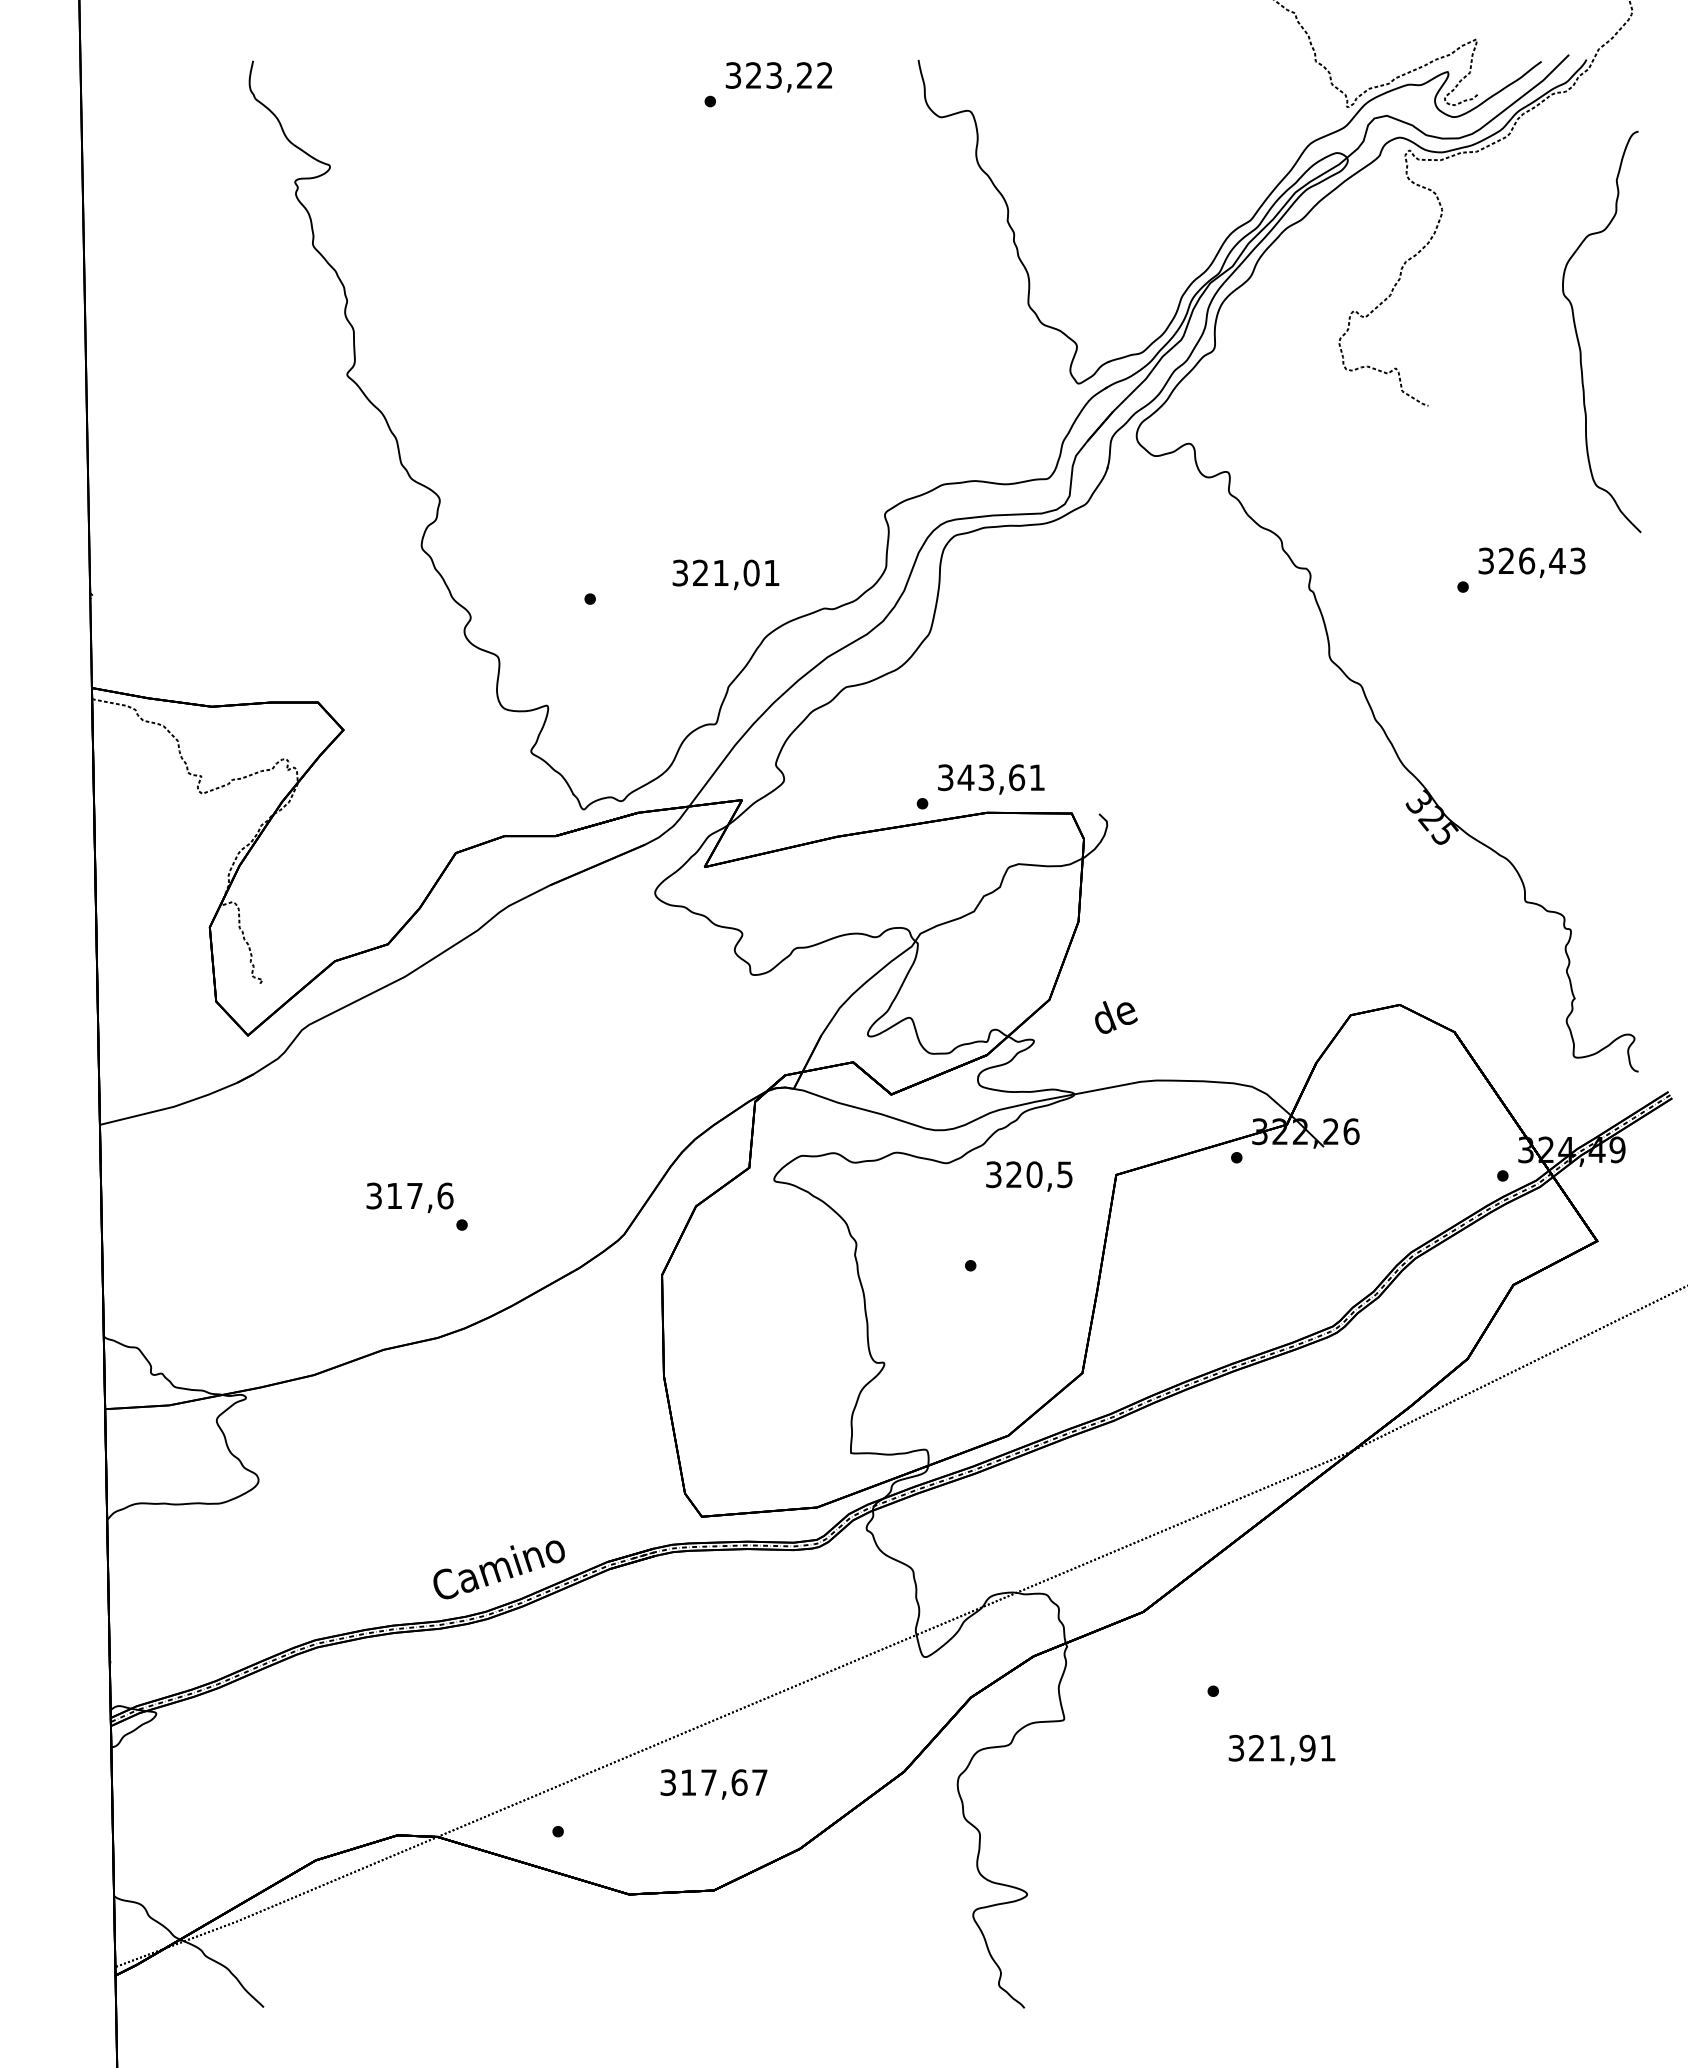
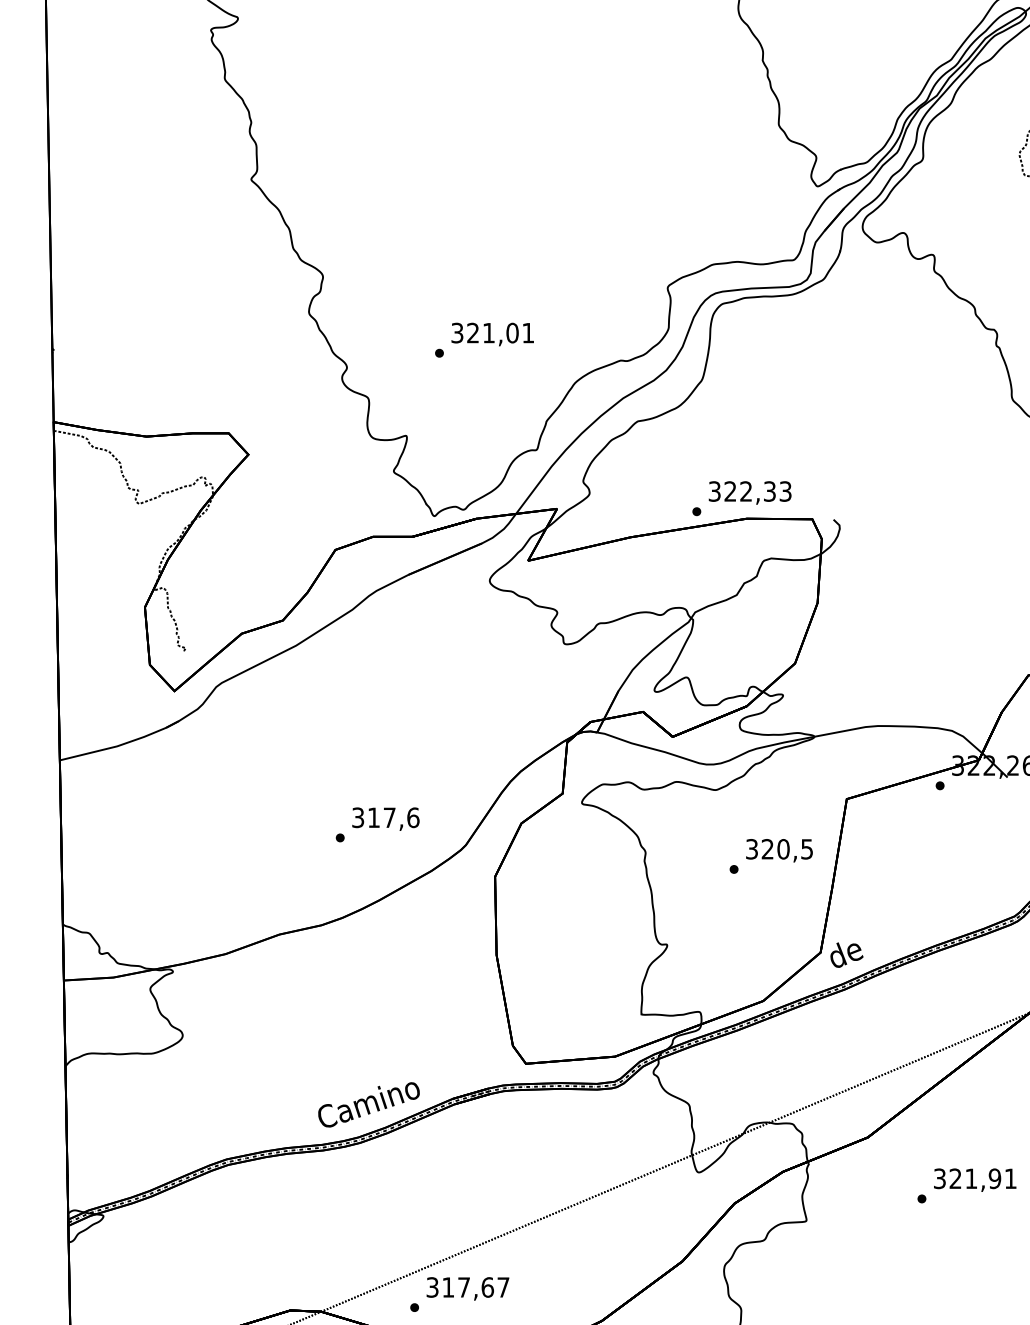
text: (725, 574) -> (492, 334), moved
text: (1000, 777) -> (757, 491), 343,61 -> 322,33
text: (1116, 1017) -> (846, 955), moved
text: (1029, 1176) -> (779, 850), moved
text: (409, 1197) -> (385, 818), moved
text: (1281, 1749) -> (974, 1179), moved
text: (713, 1784) -> (467, 1288), moved

